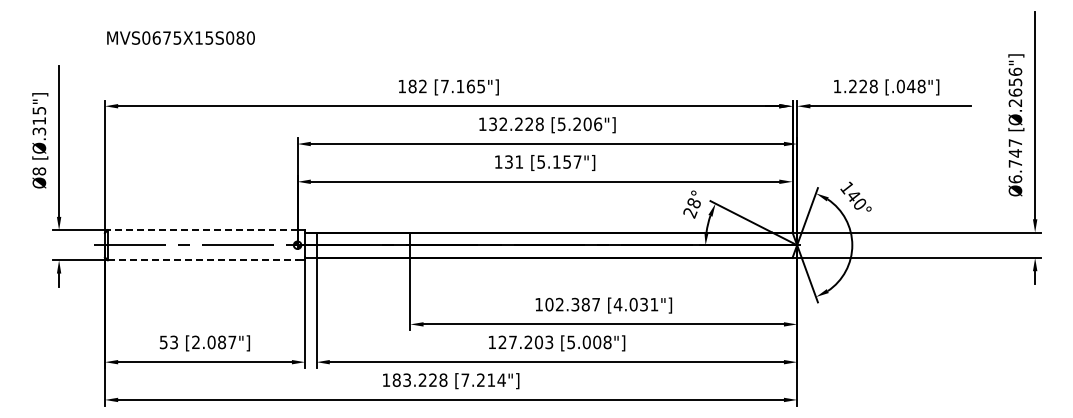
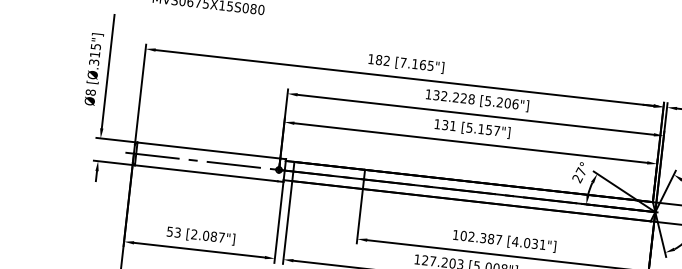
text: (693, 202) -> (580, 171), 28° -> 27°
line: (202, 230) -> (208, 150), dashed -> solid
line: (202, 260) -> (206, 173), dashed -> solid

